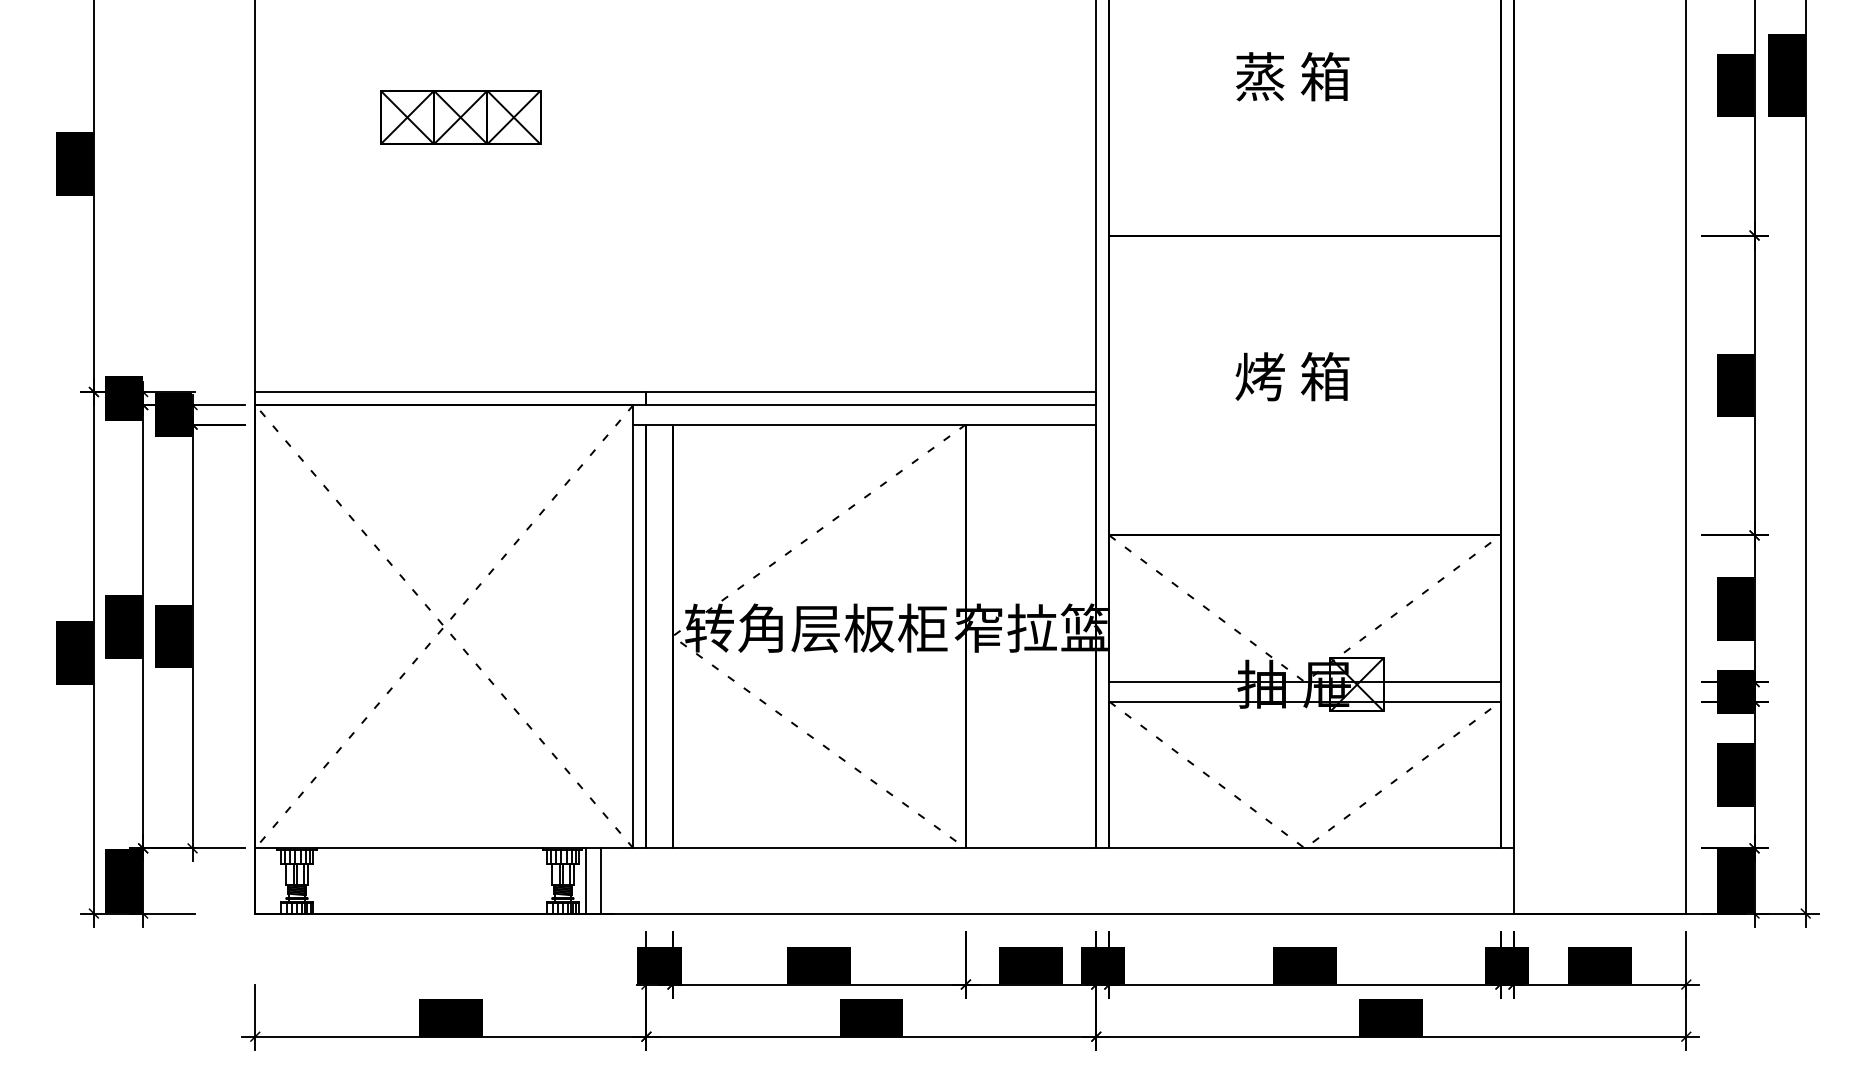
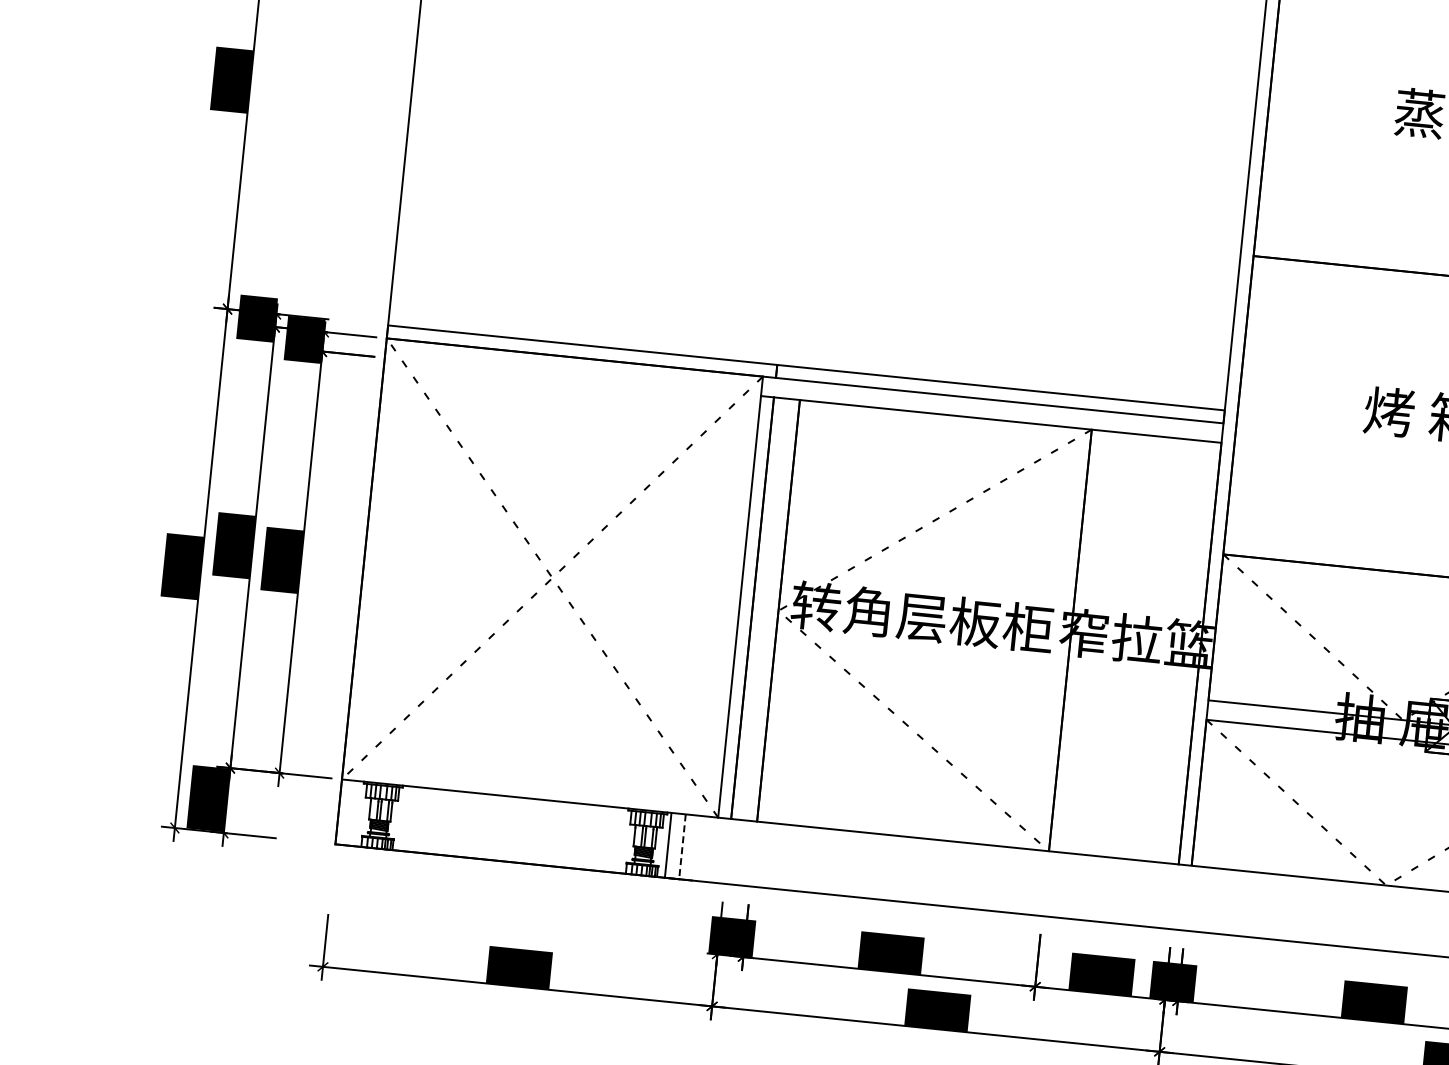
part: (460, 117) -> (620, 73), removed
line: (600, 880) -> (682, 846), solid -> dashed

